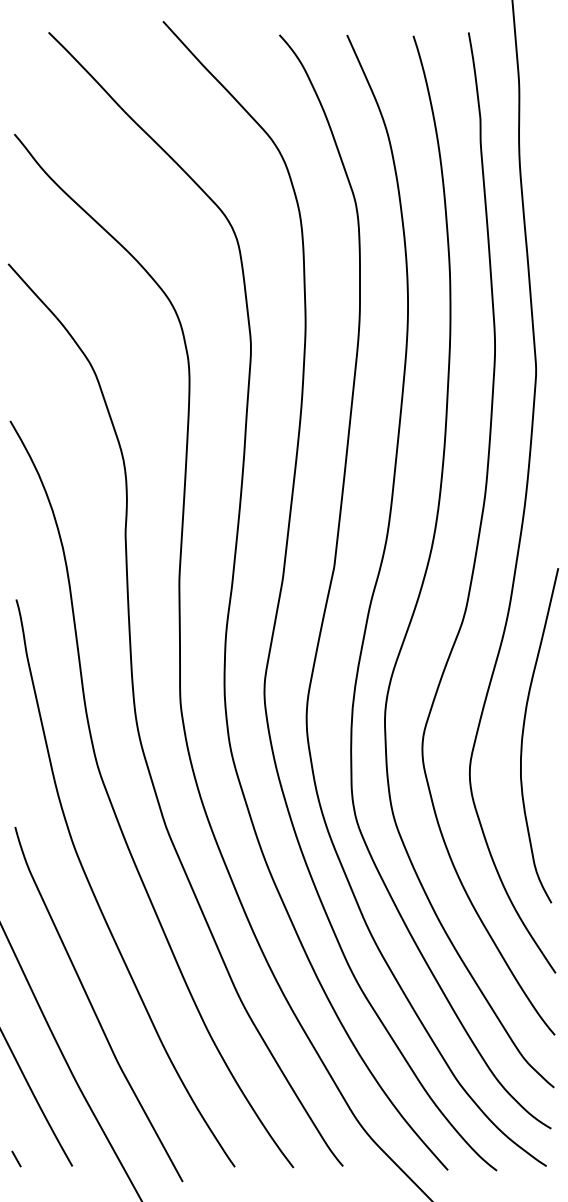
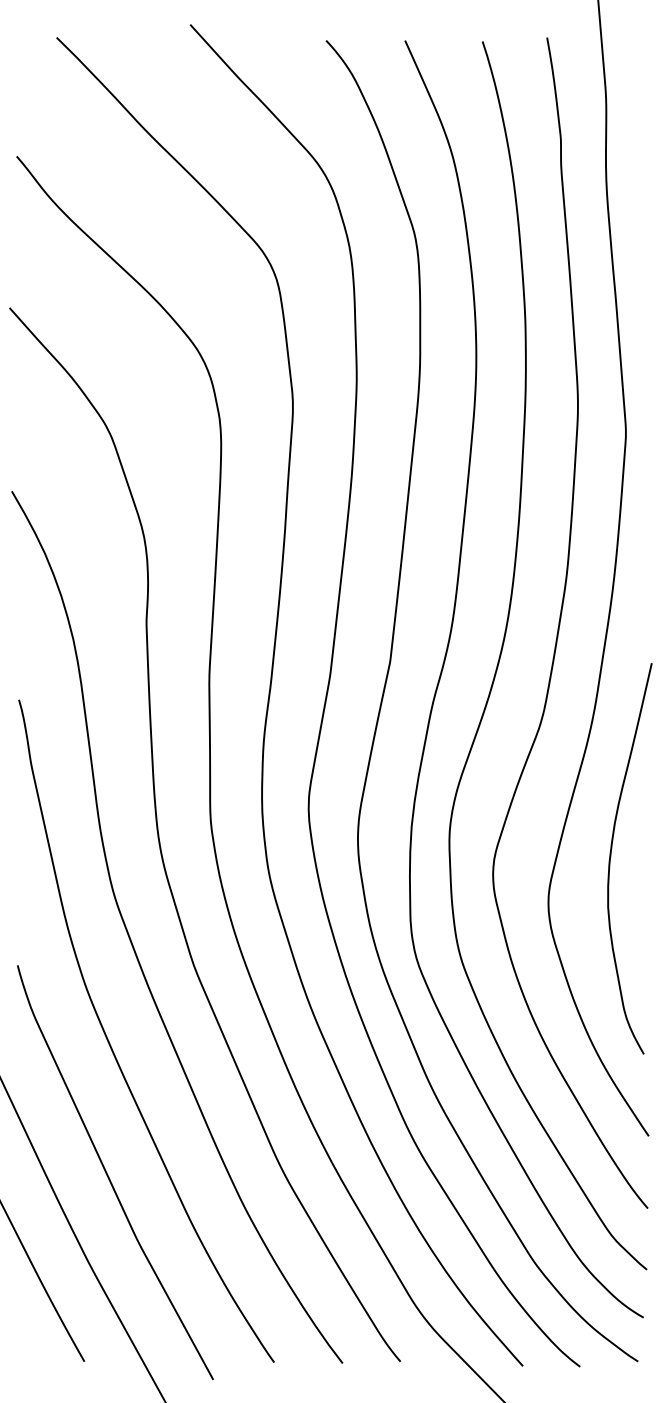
line: (15, 1158) -> (18, 1352), removed

